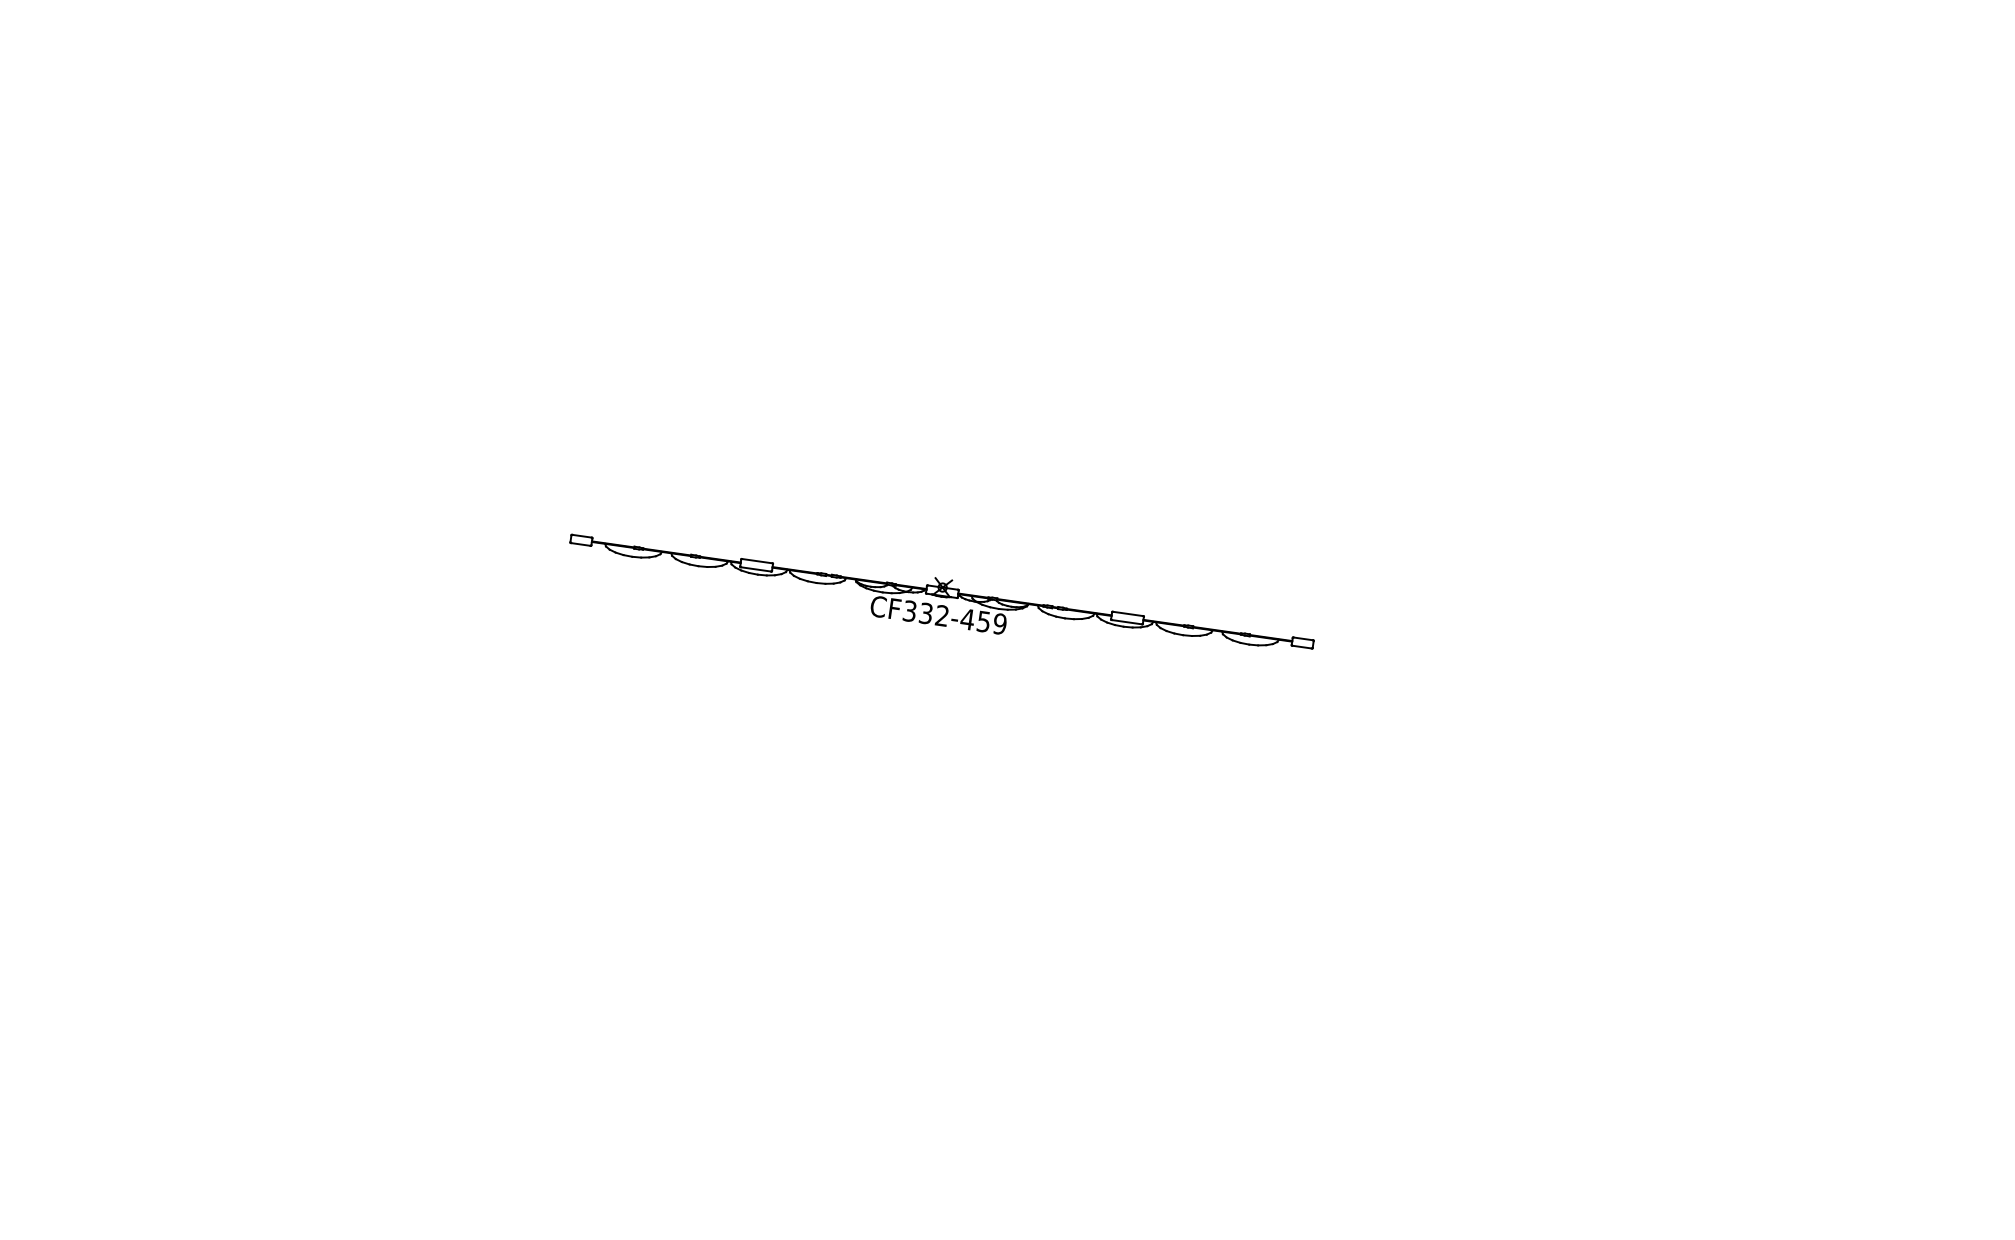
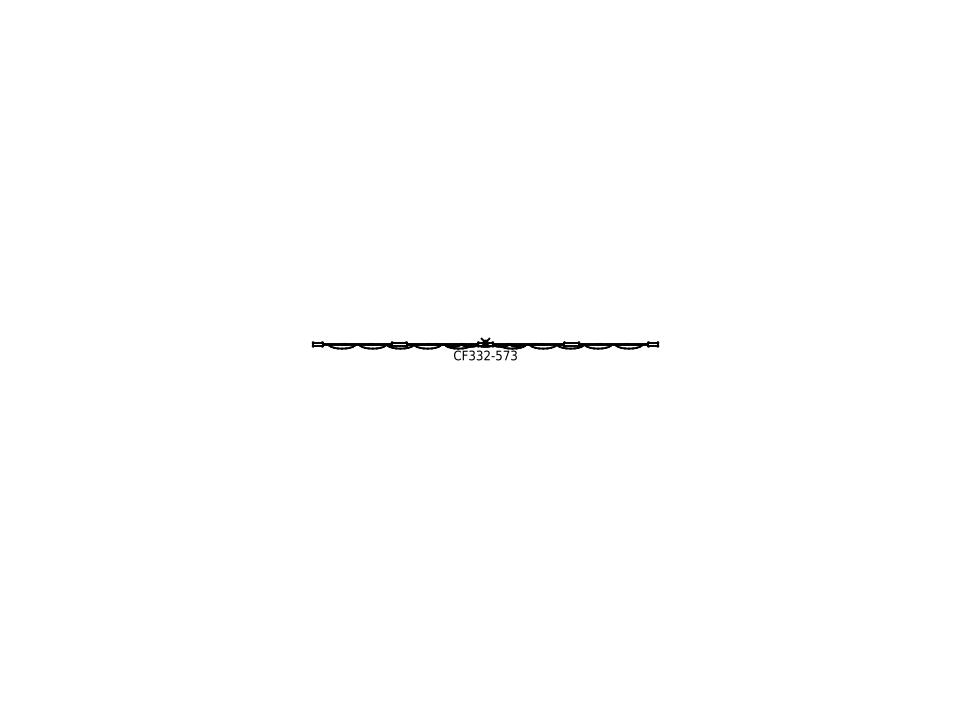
text: (981, 621) -> (505, 355), CF332-459 -> CF332-573

